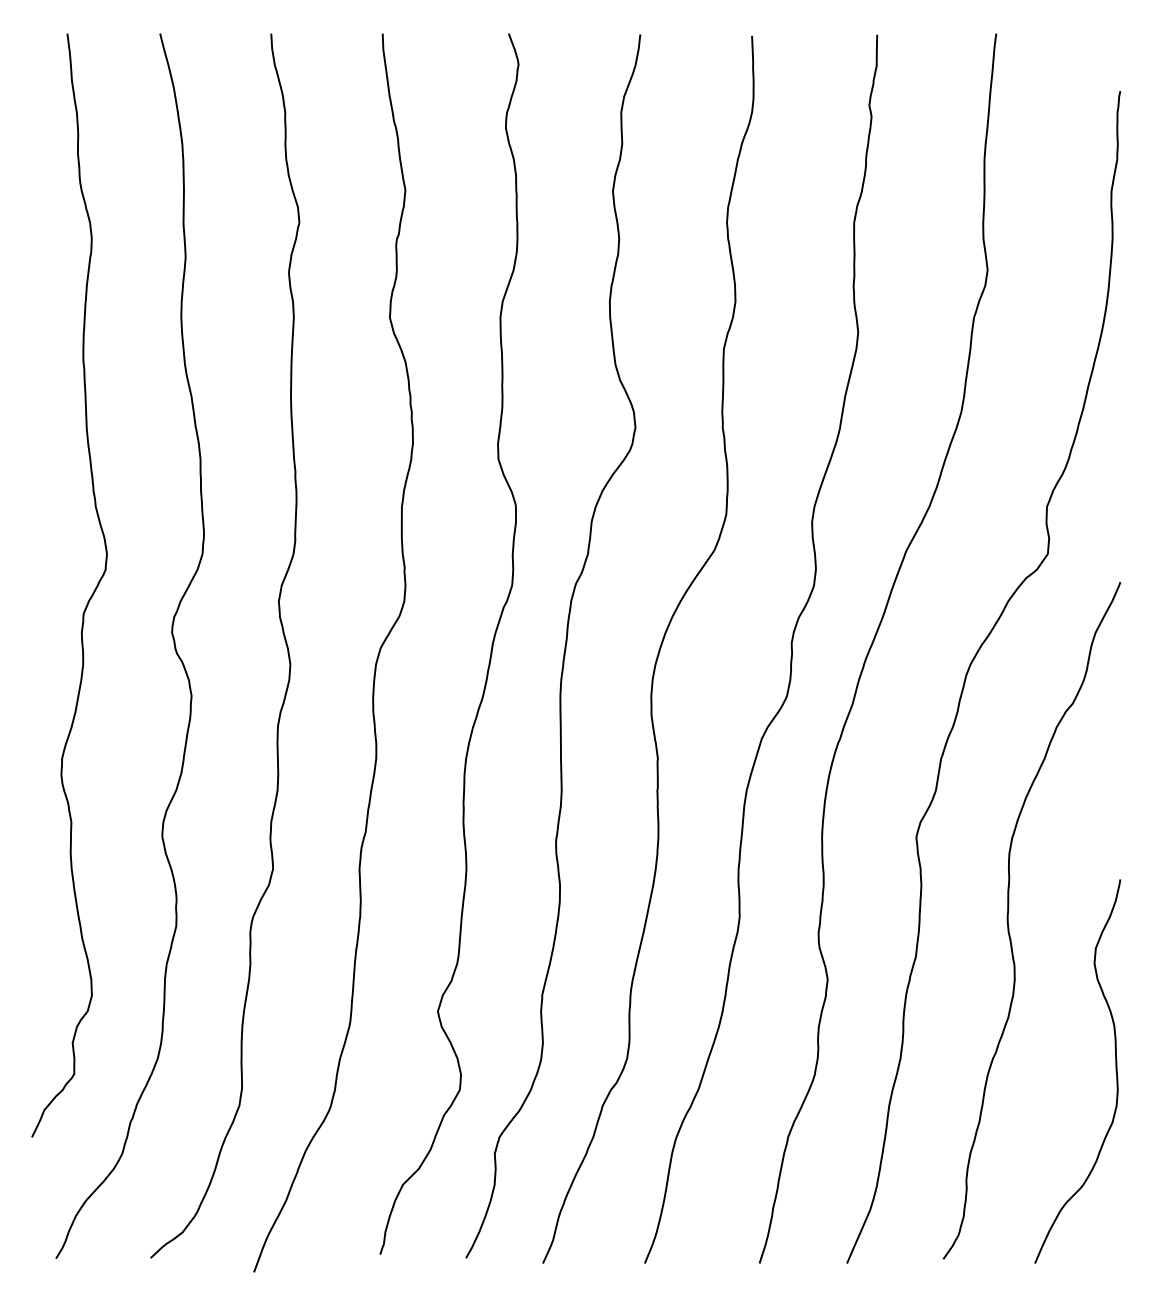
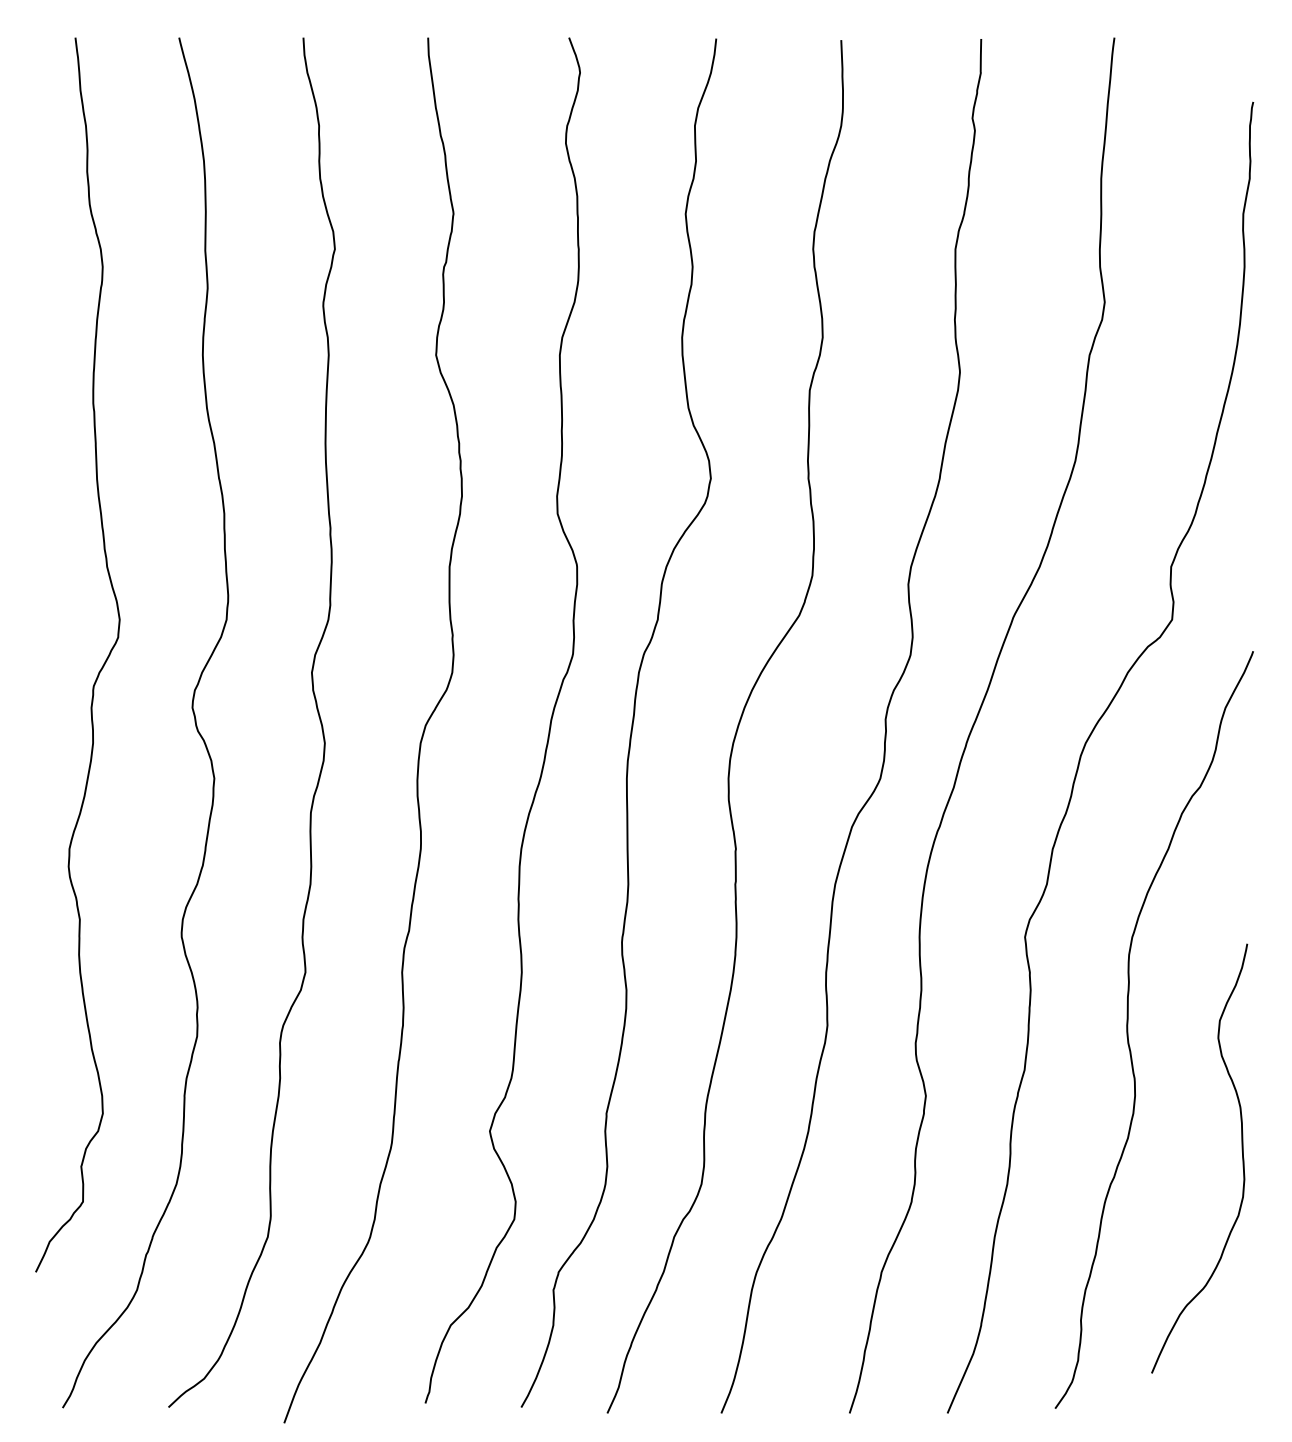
curve: (1115, 1064) -> (1241, 1150), moved

